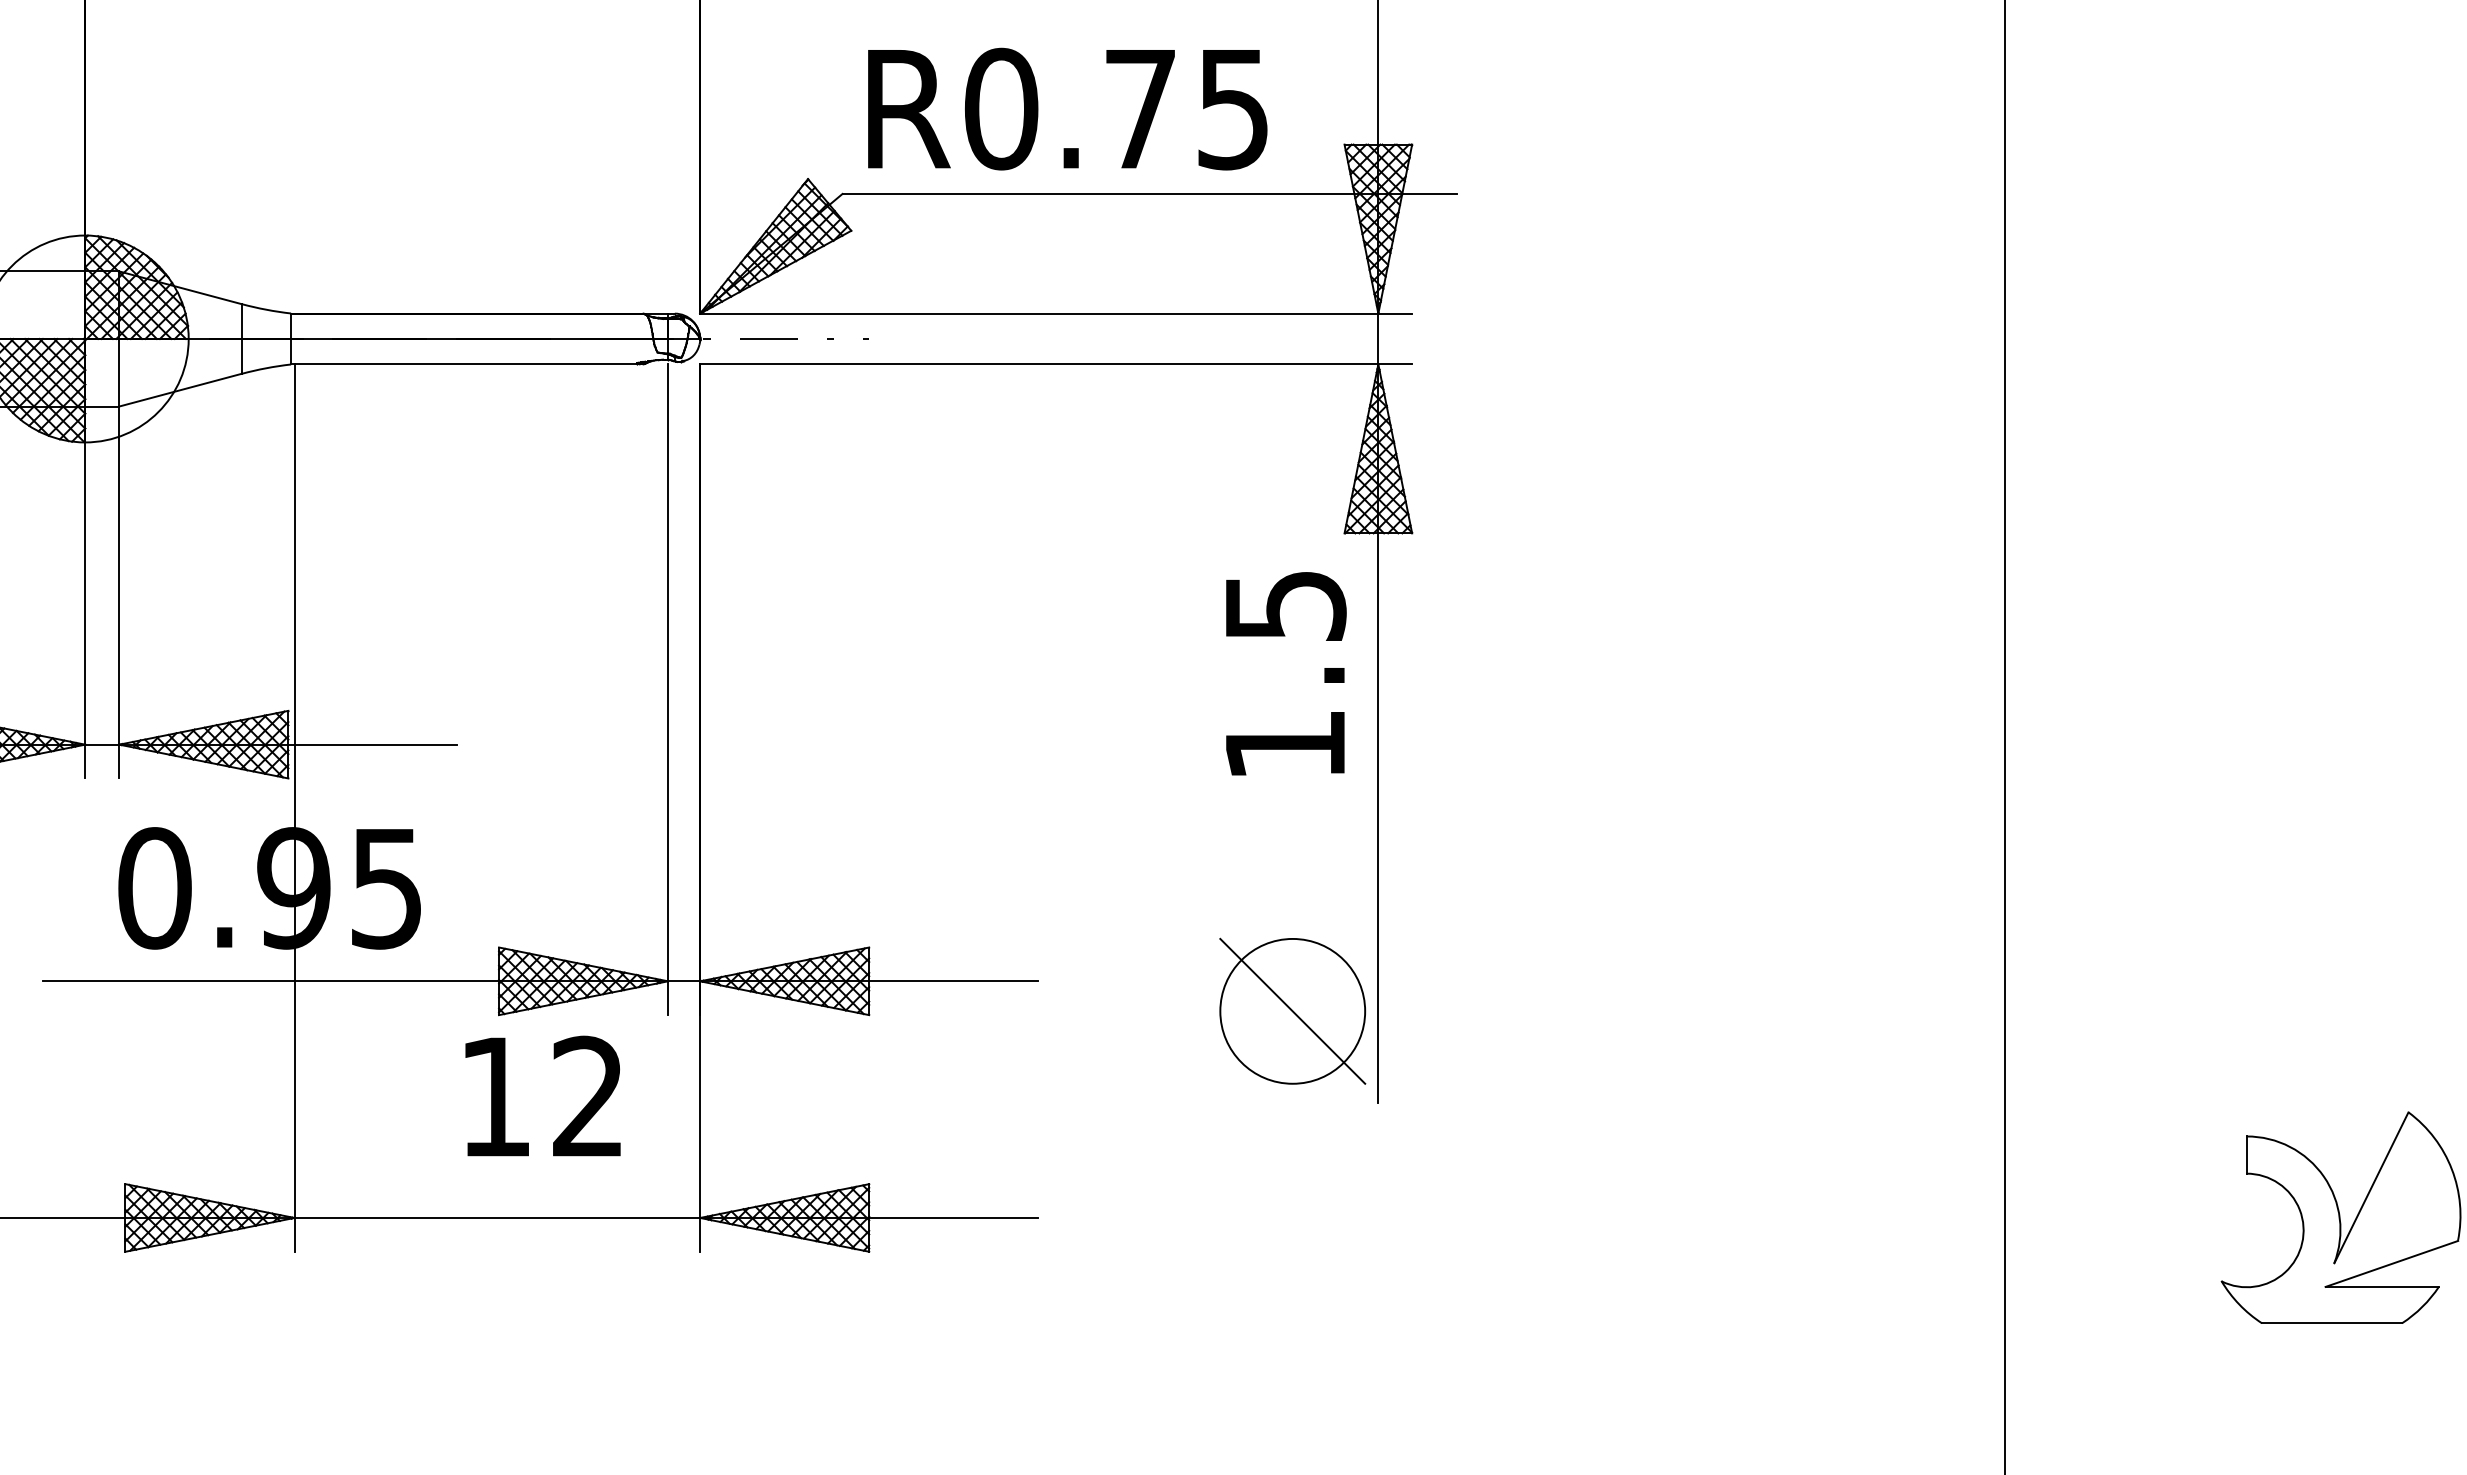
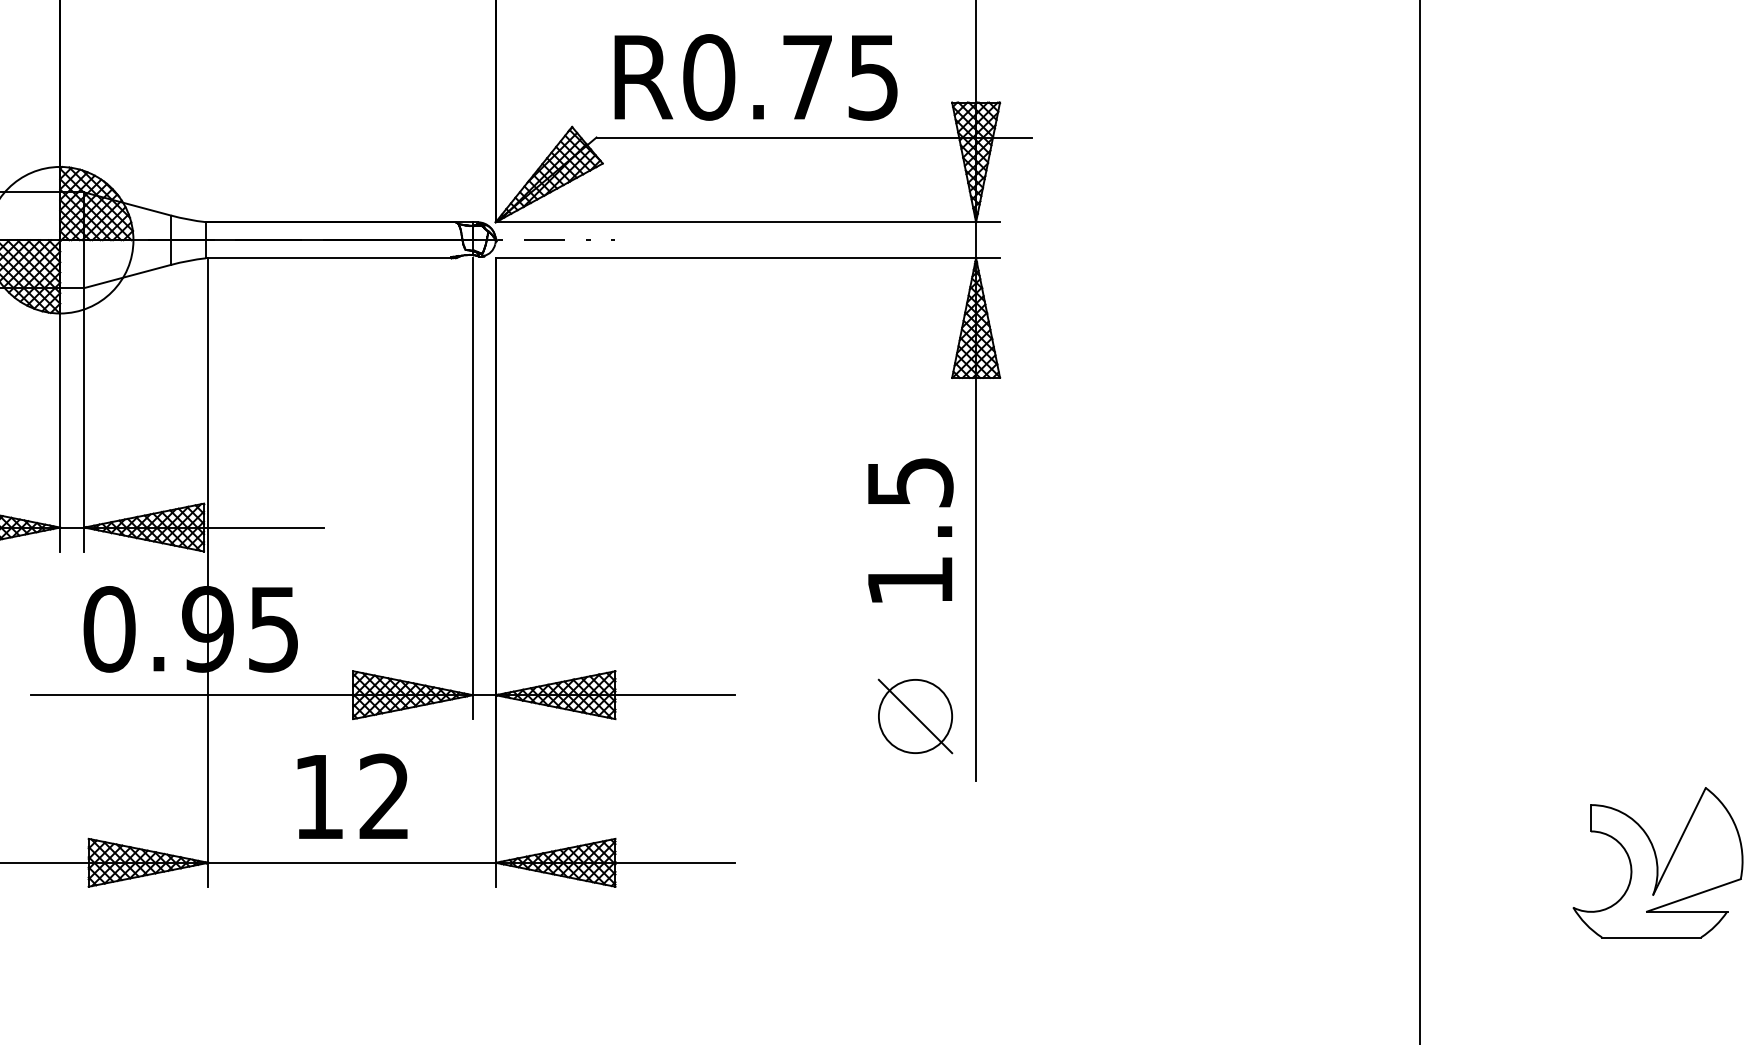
text: (1286, 673) -> (911, 530), moved
part: (1292, 1011) -> (915, 716), size x0.71
text: (542, 1095) -> (352, 795), moved

